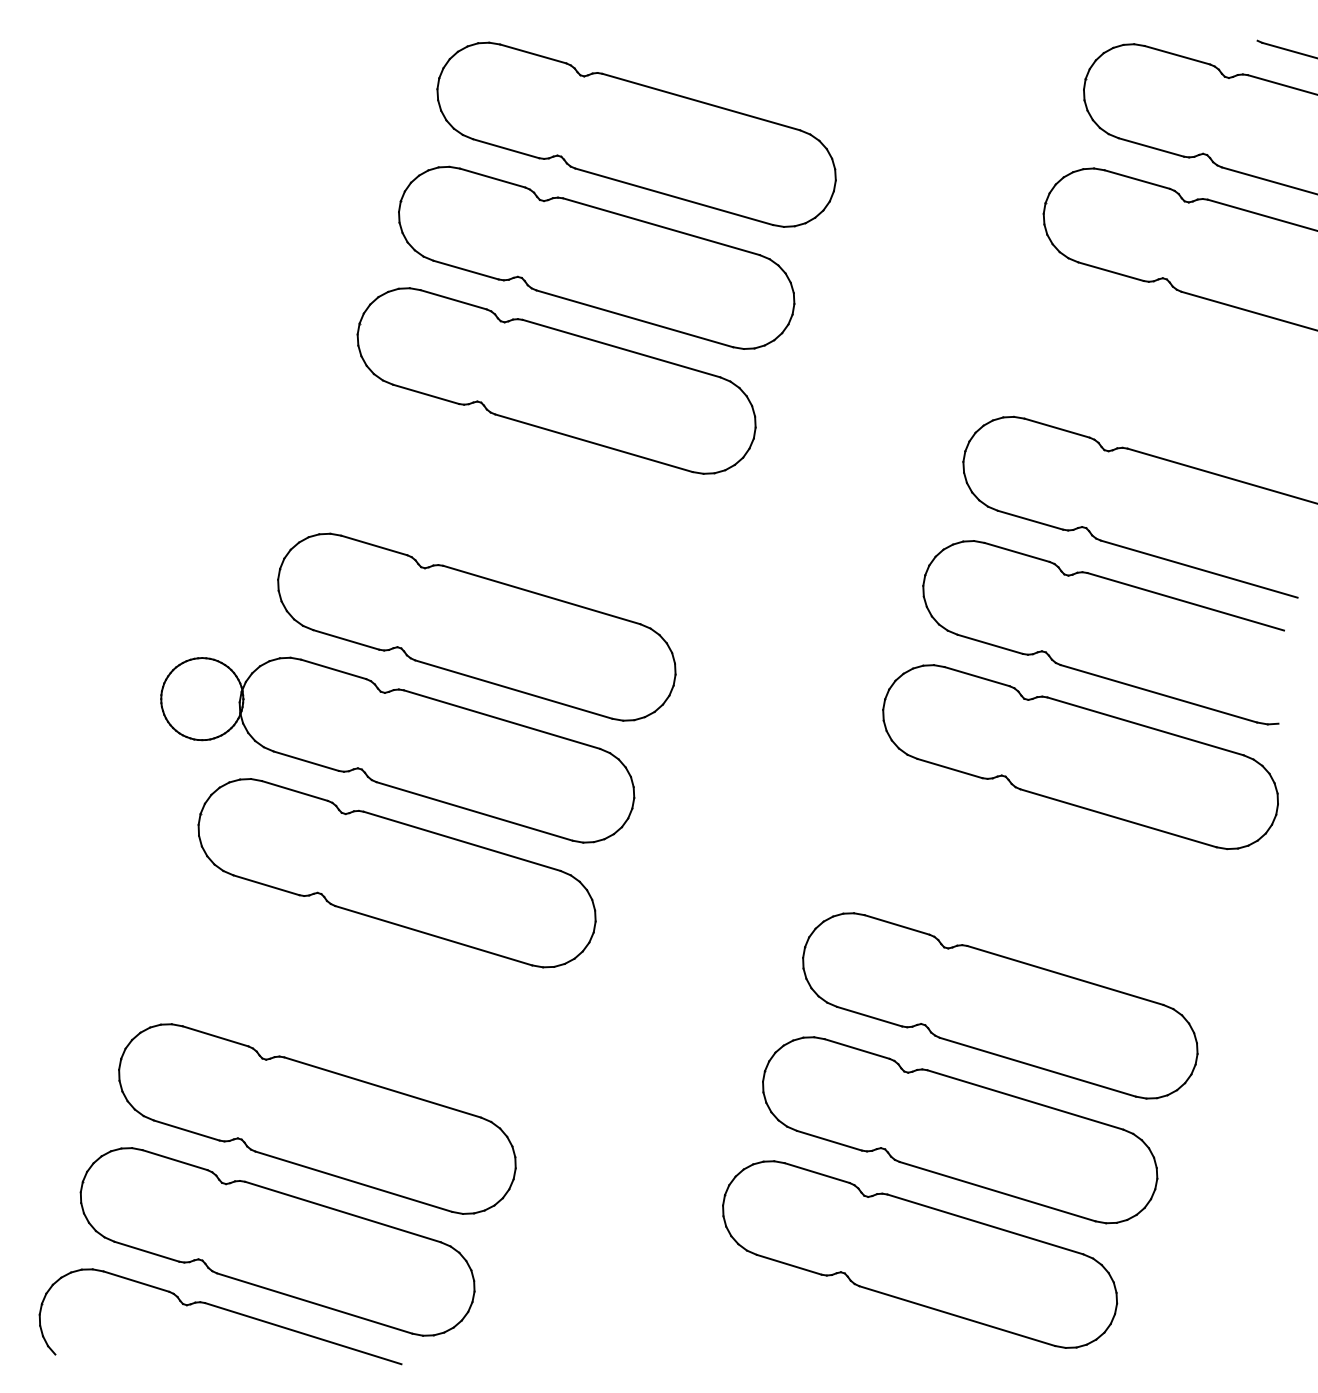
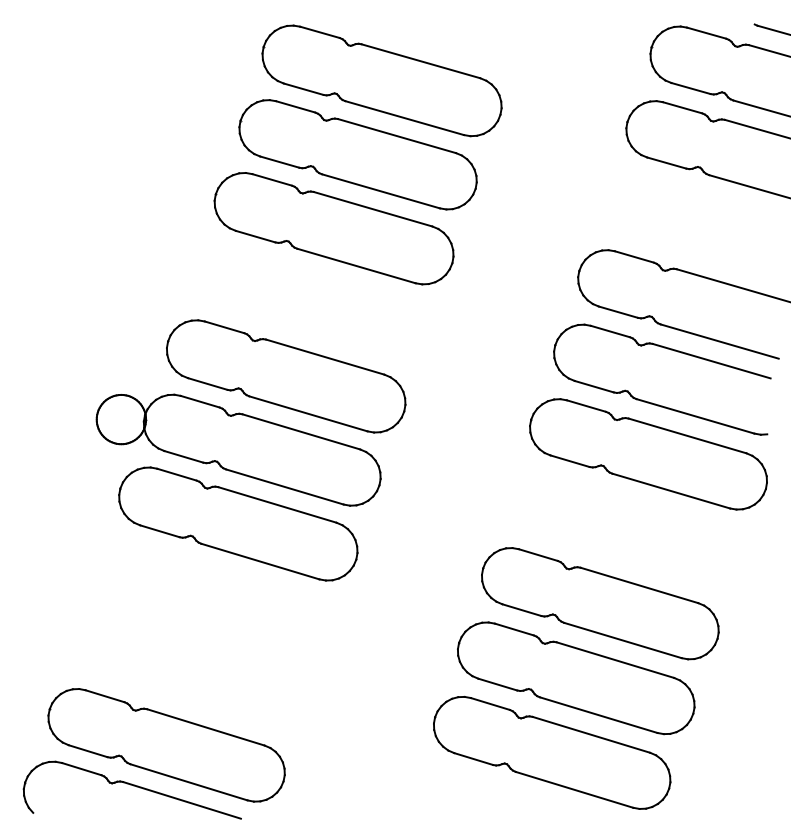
part: (317, 1118) -> (190, 671), removed

